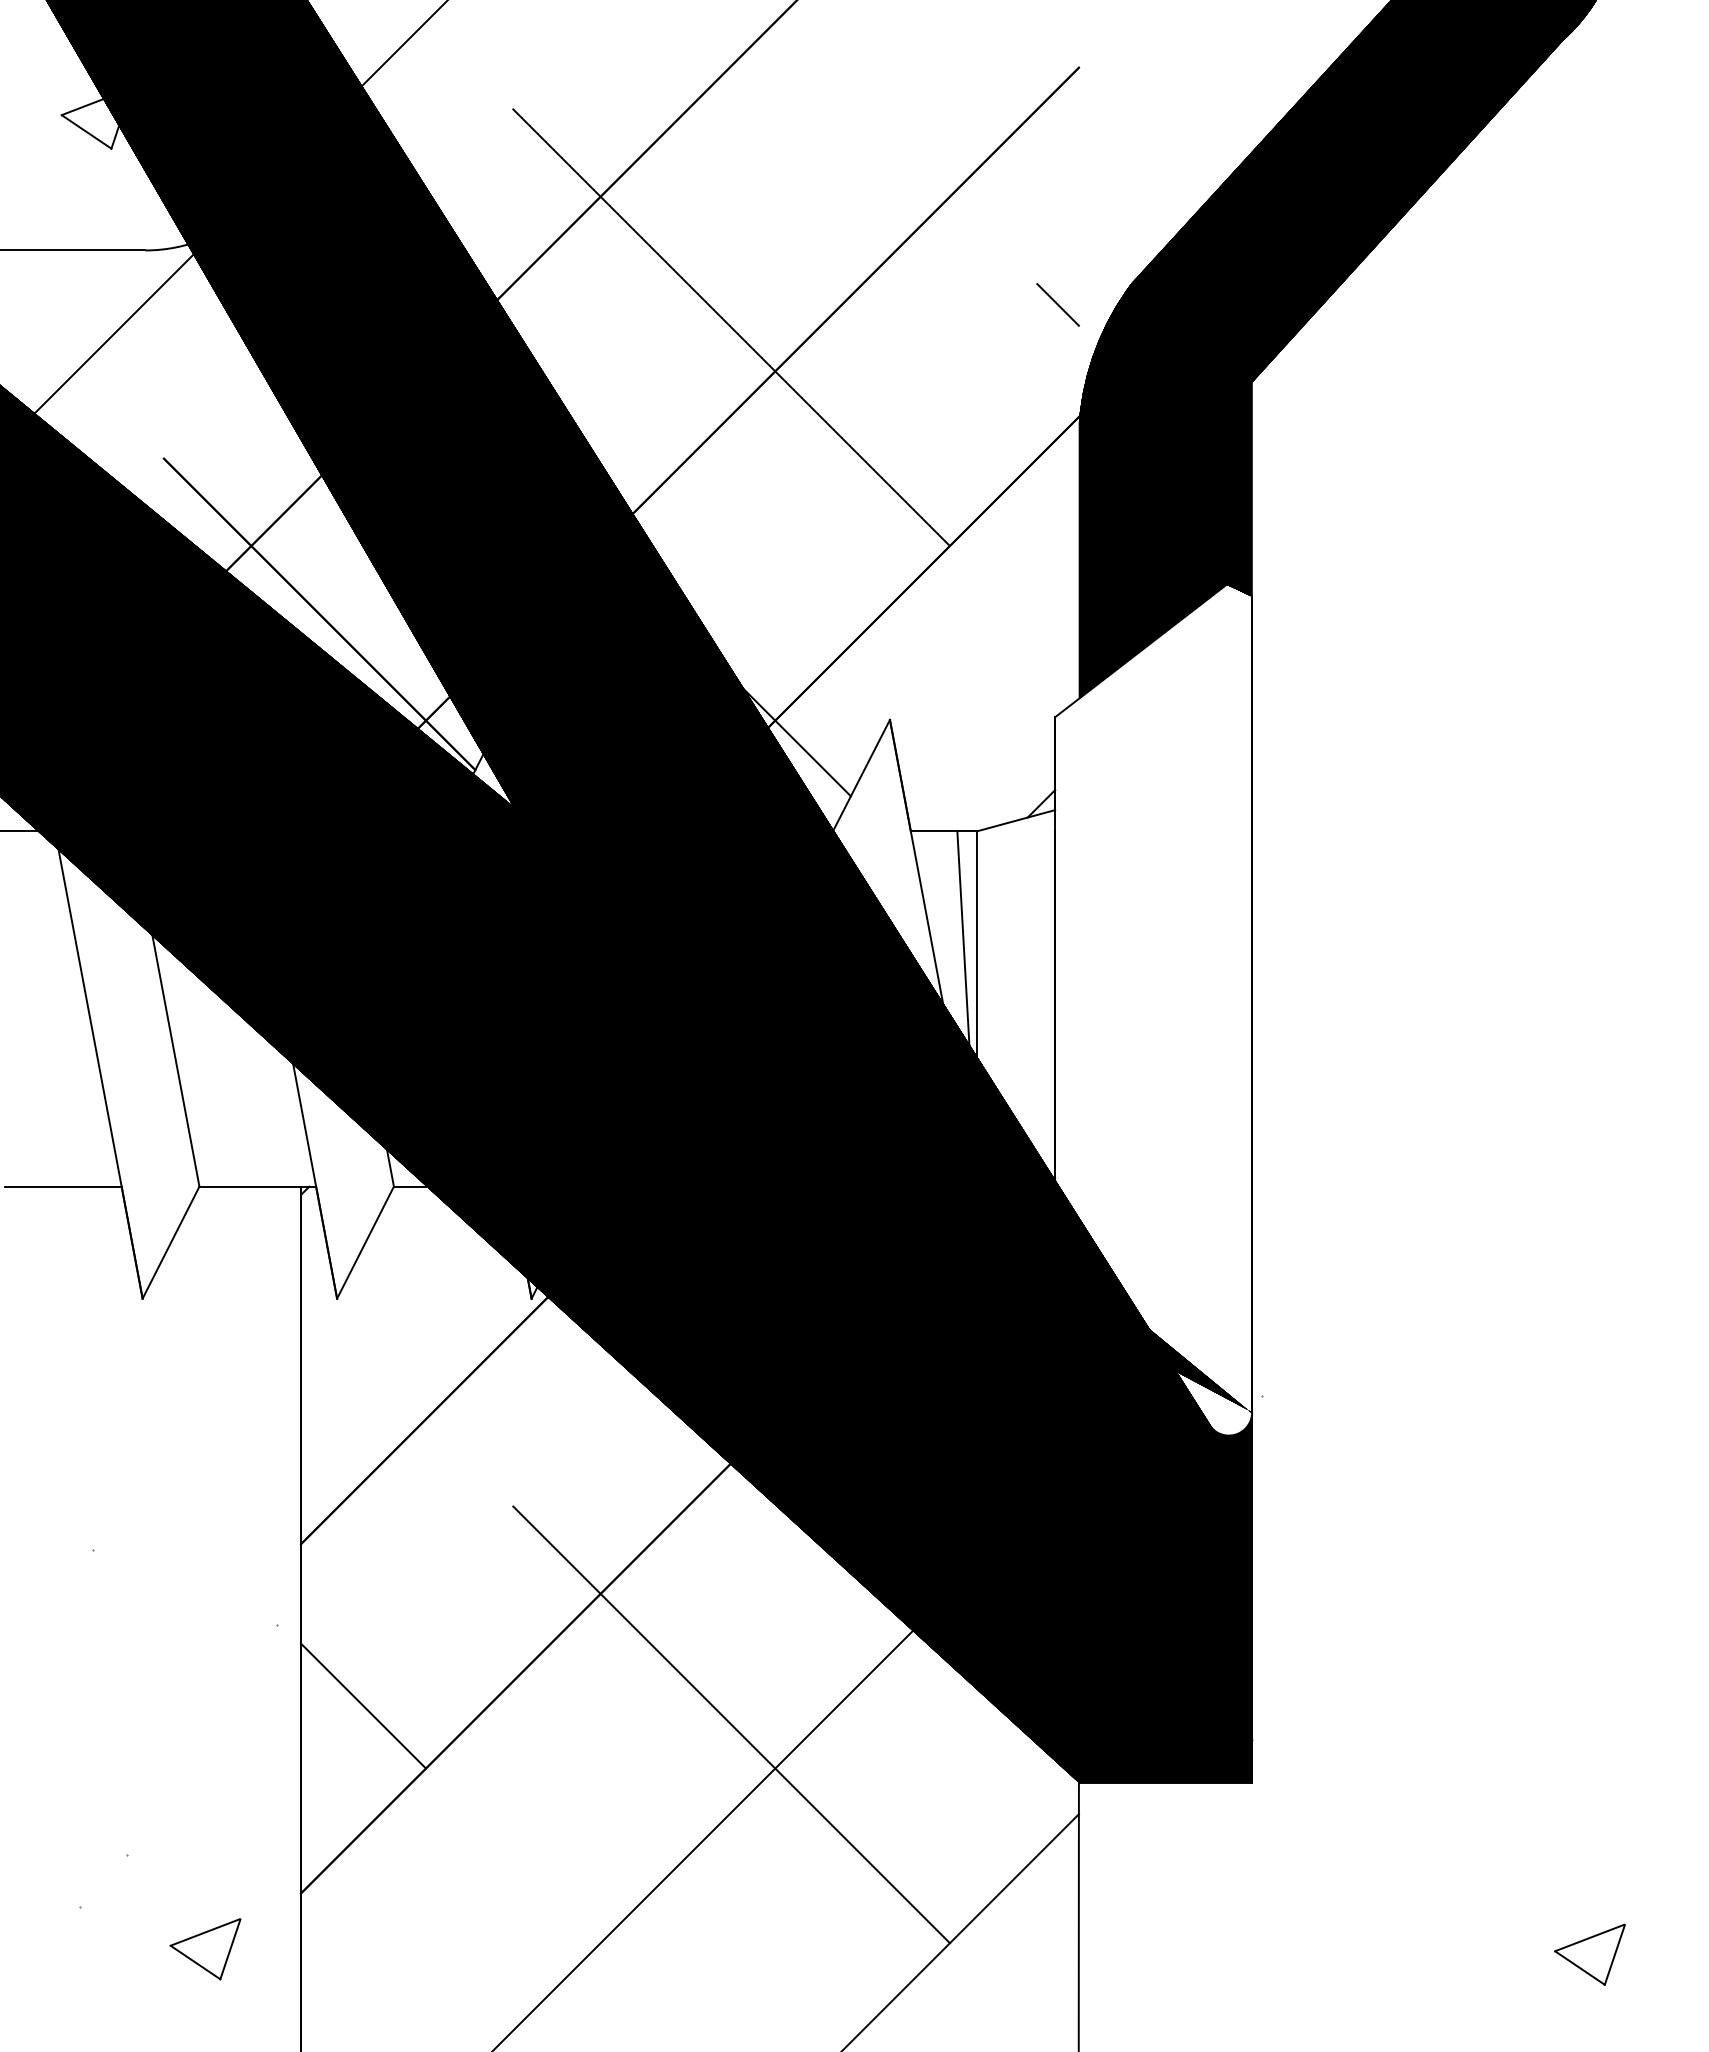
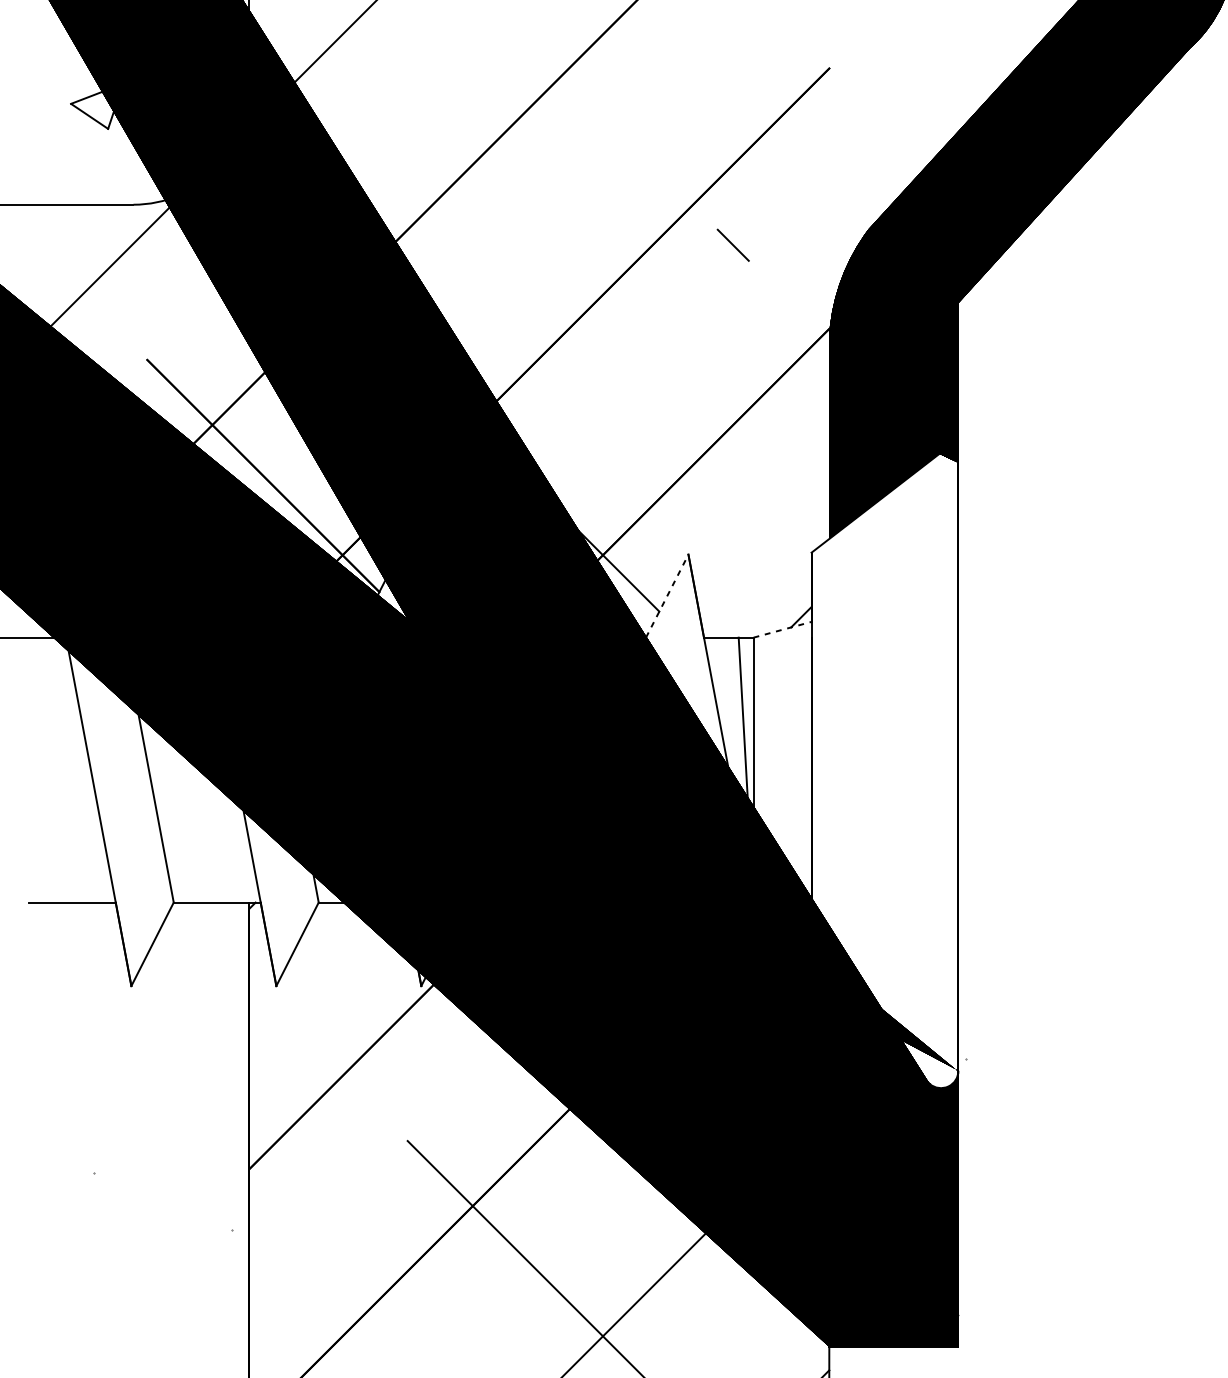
line: (1057, 304) -> (732, 245), moved
line: (731, 327) -> (570, 262), removed
line: (861, 775) -> (667, 596), solid -> dashed
line: (1016, 820) -> (782, 629), solid -> dashed
line: (363, 1705) -> (296, 1289), removed

